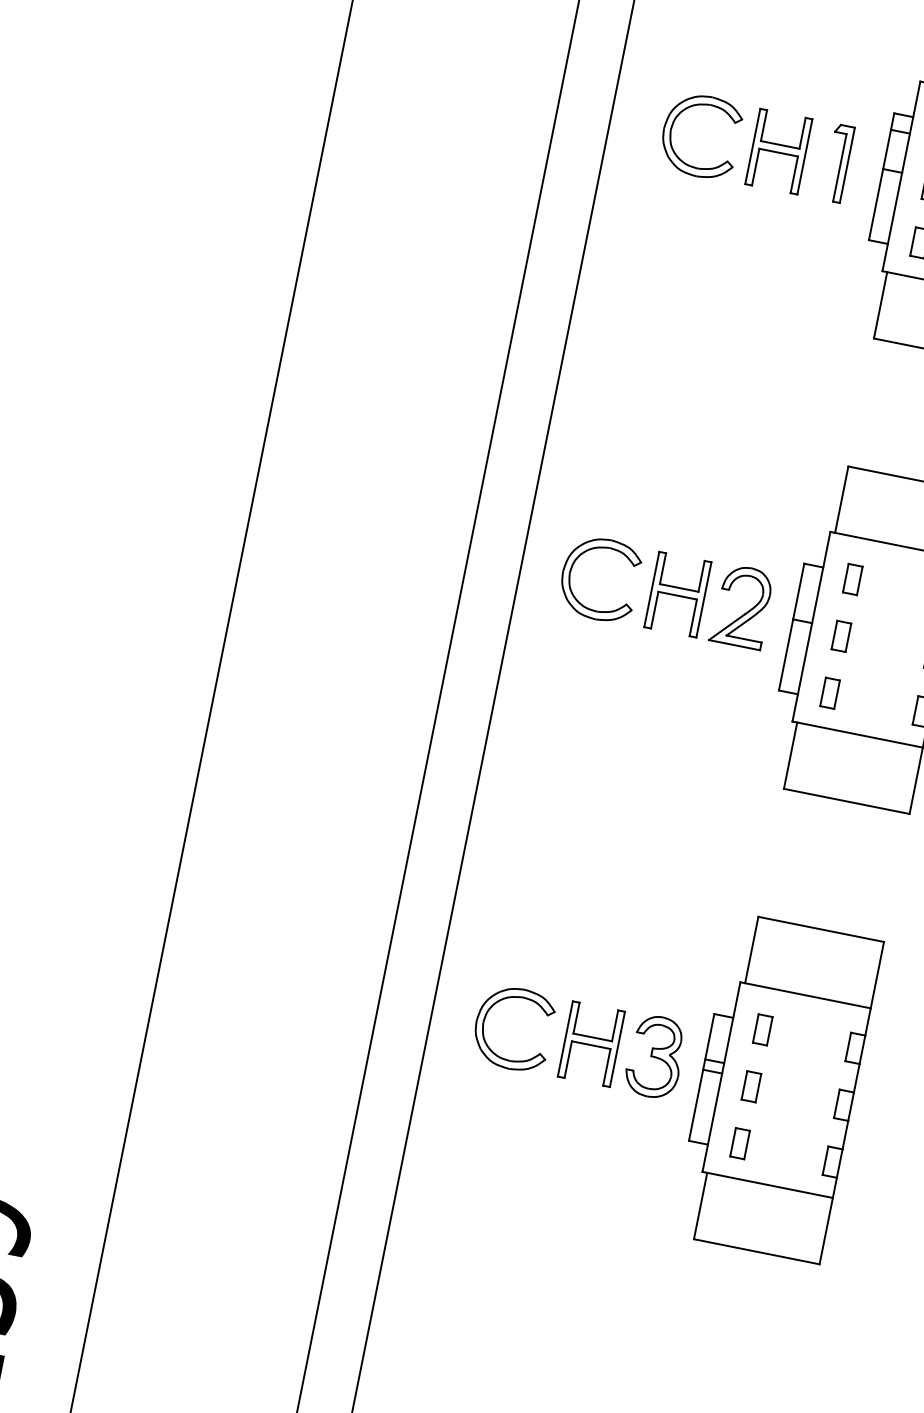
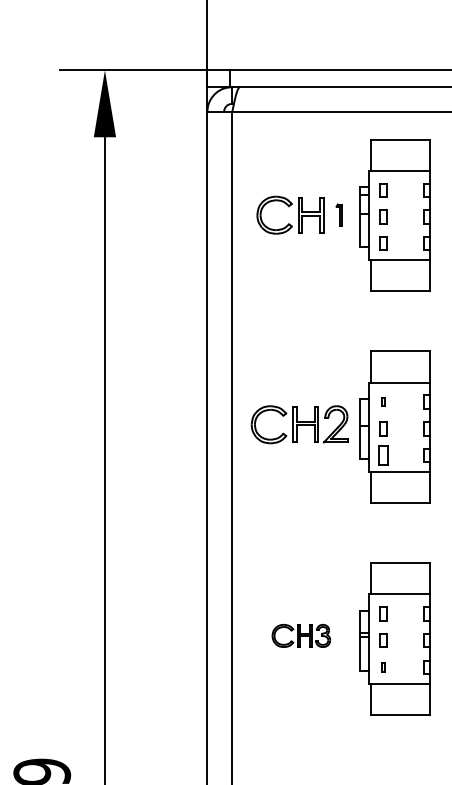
part: (836, 161) -> (338, 214), size x0.6
part: (853, 578) -> (383, 401), size x0.6
part: (830, 693) -> (383, 455), size x1.4
part: (579, 1040) -> (301, 635), size x0.6
part: (740, 1143) -> (383, 667), size x0.6

